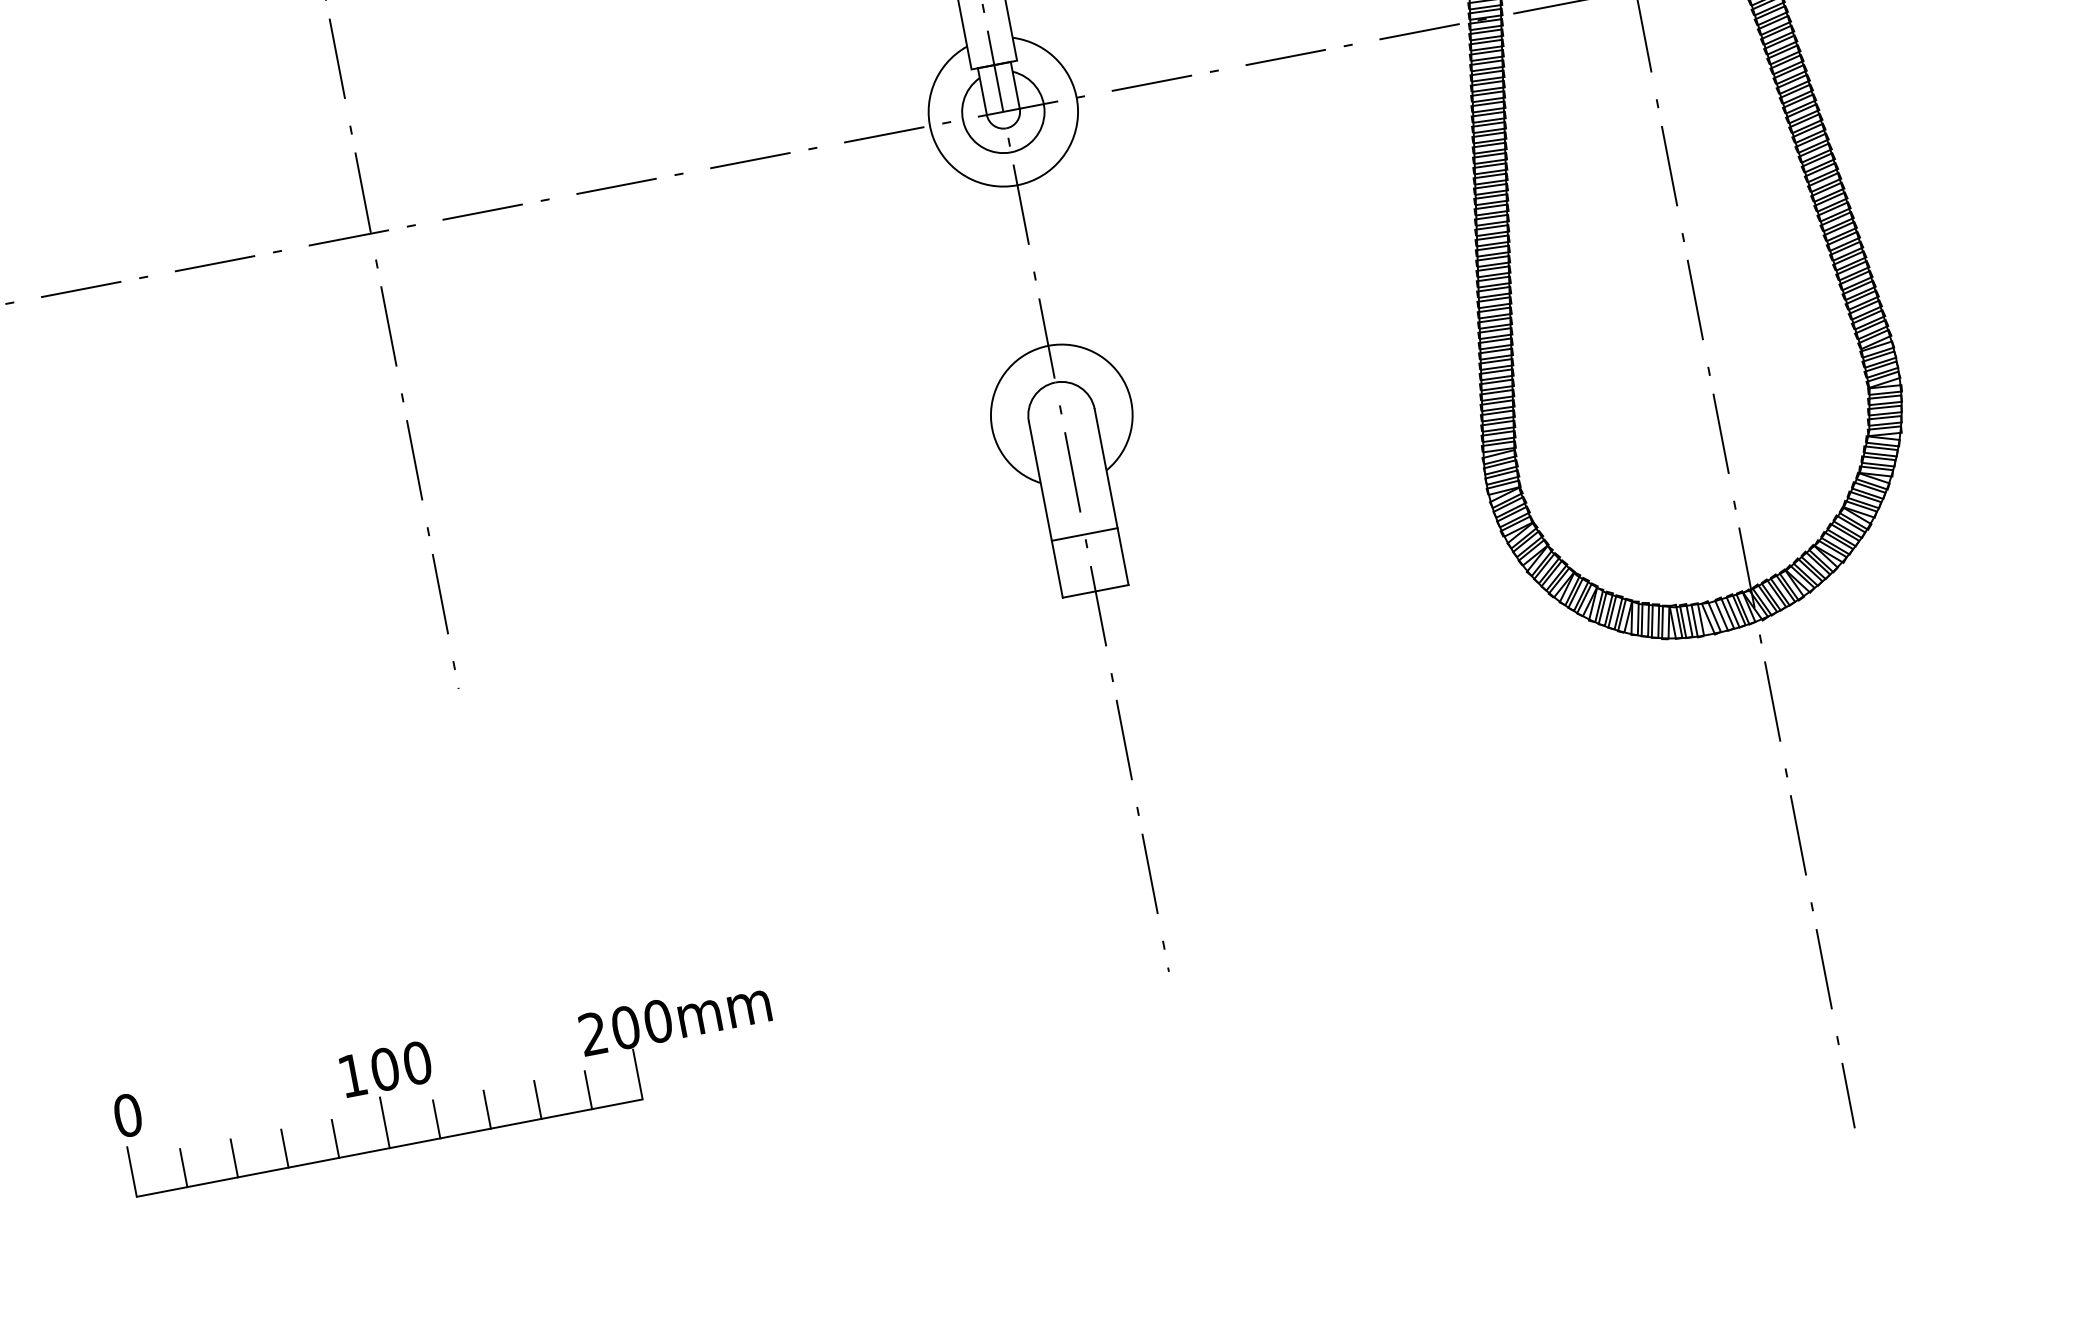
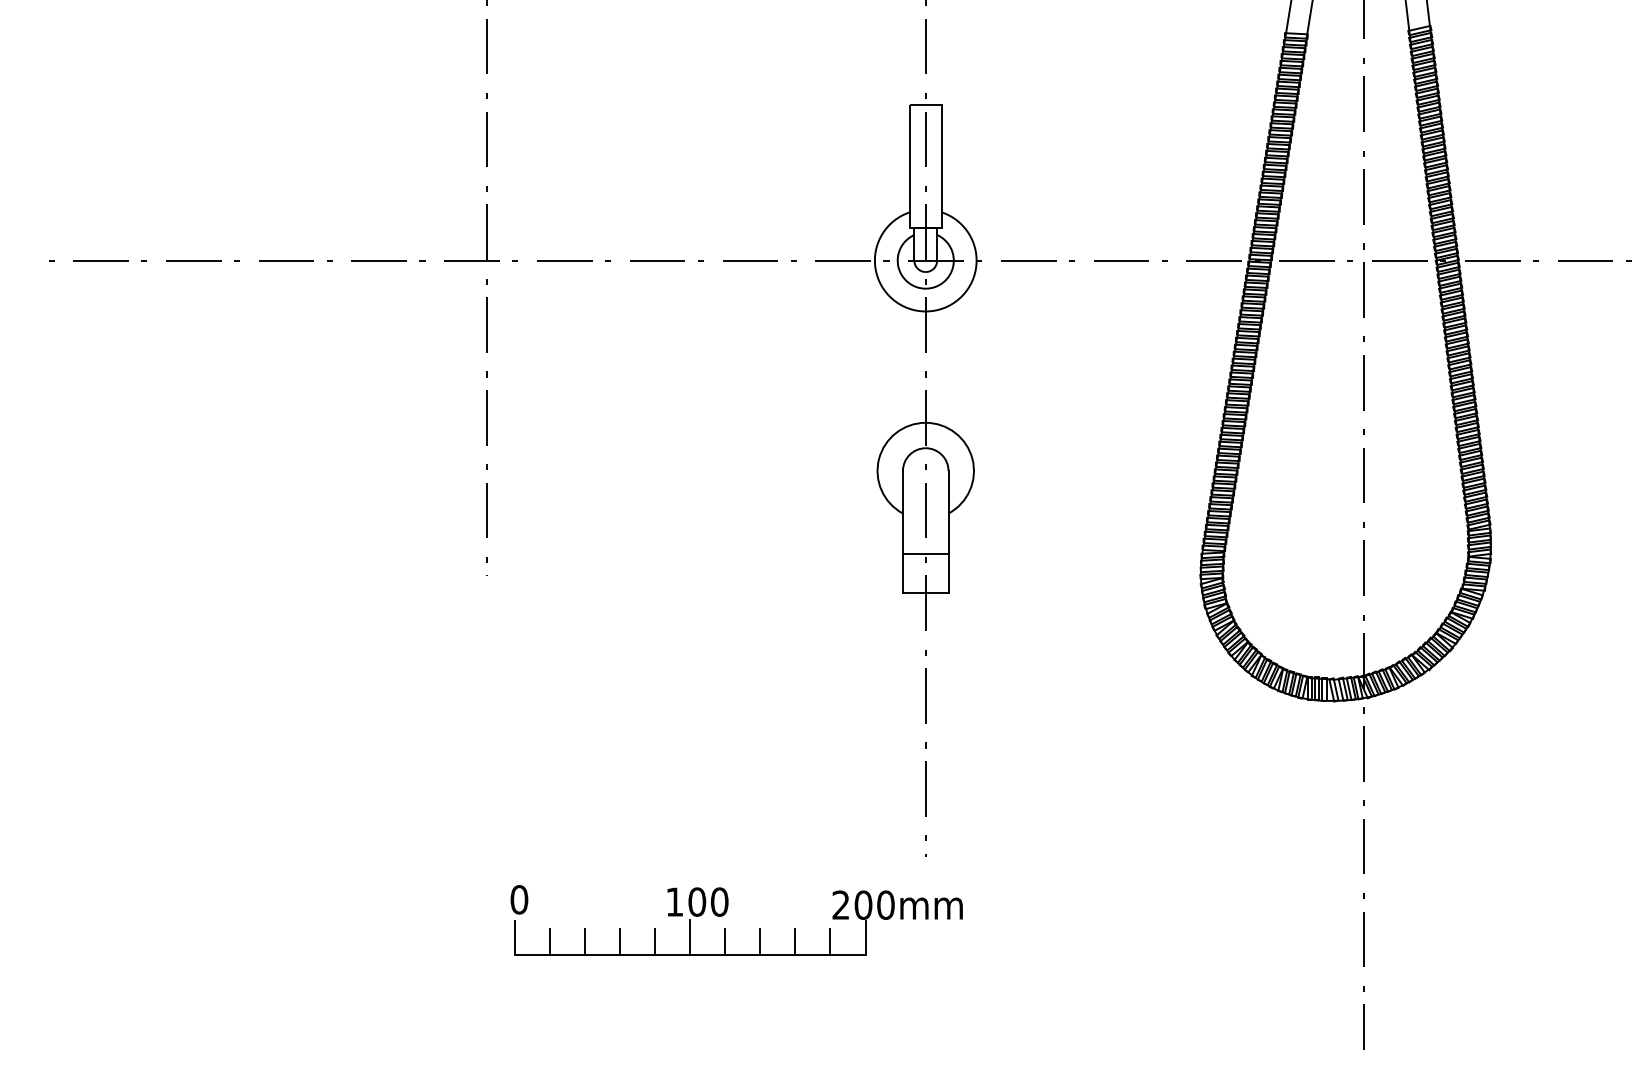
part: (430, 1077) -> (726, 913), moved

